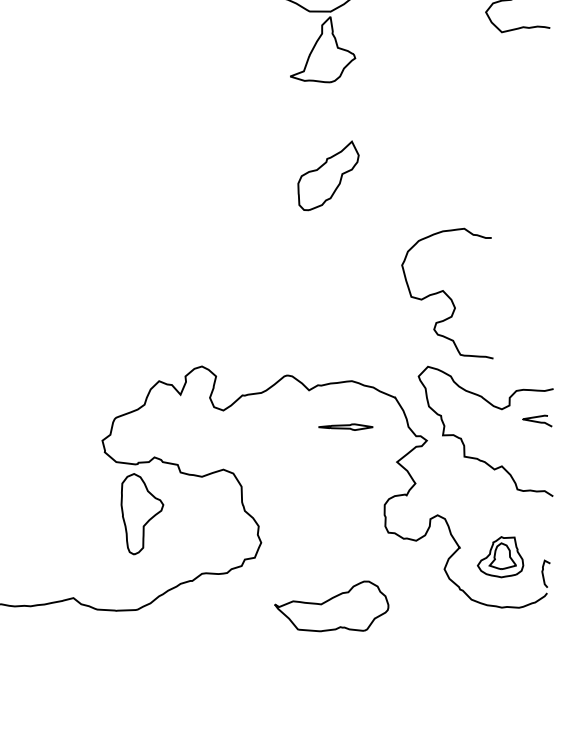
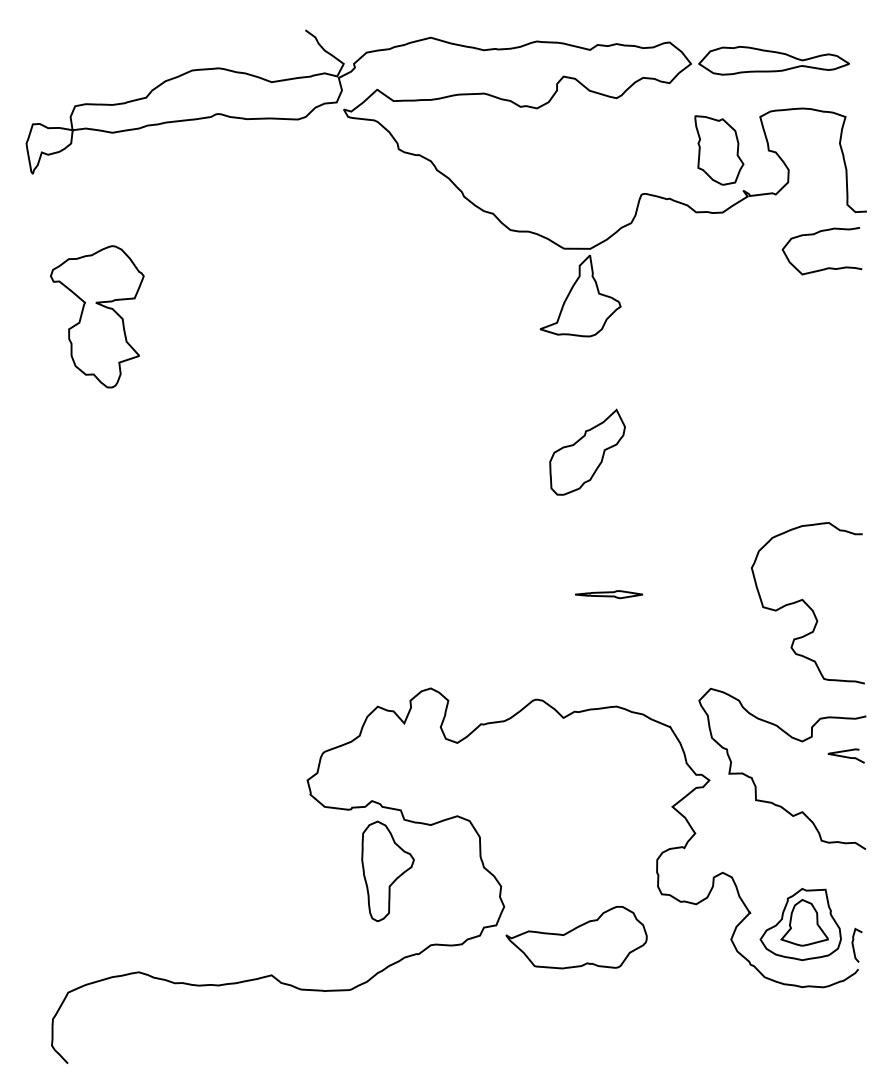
curve: (447, 293) -> (807, 603), moved
part: (345, 427) -> (608, 594), moved
part: (141, 514) -> (387, 871), moved
part: (500, 557) -> (800, 924), size x1.43
part: (331, 606) -> (576, 937), moved

